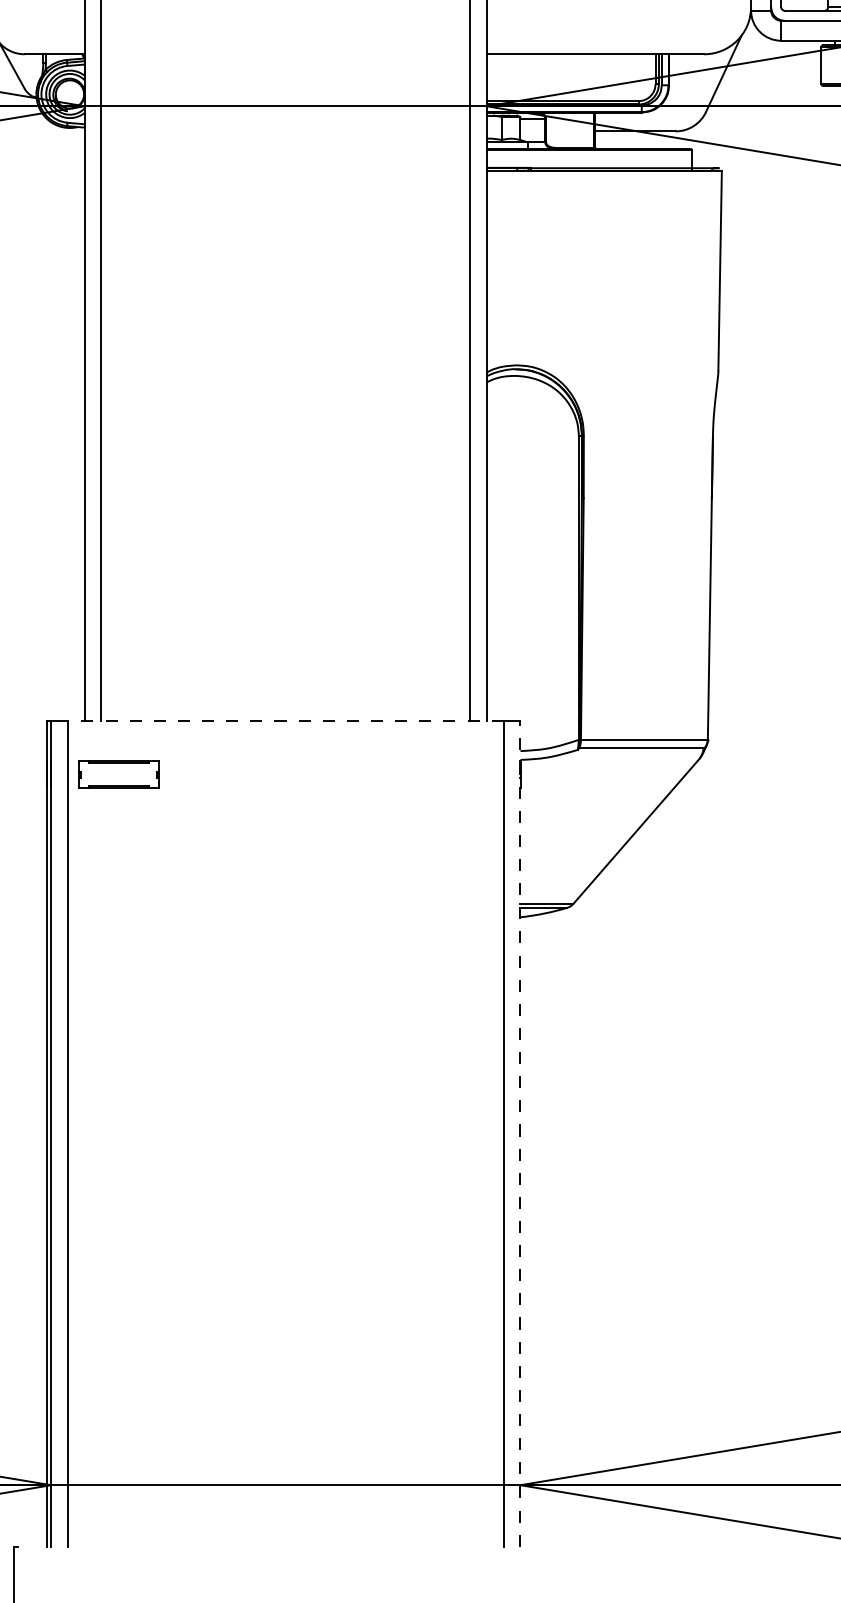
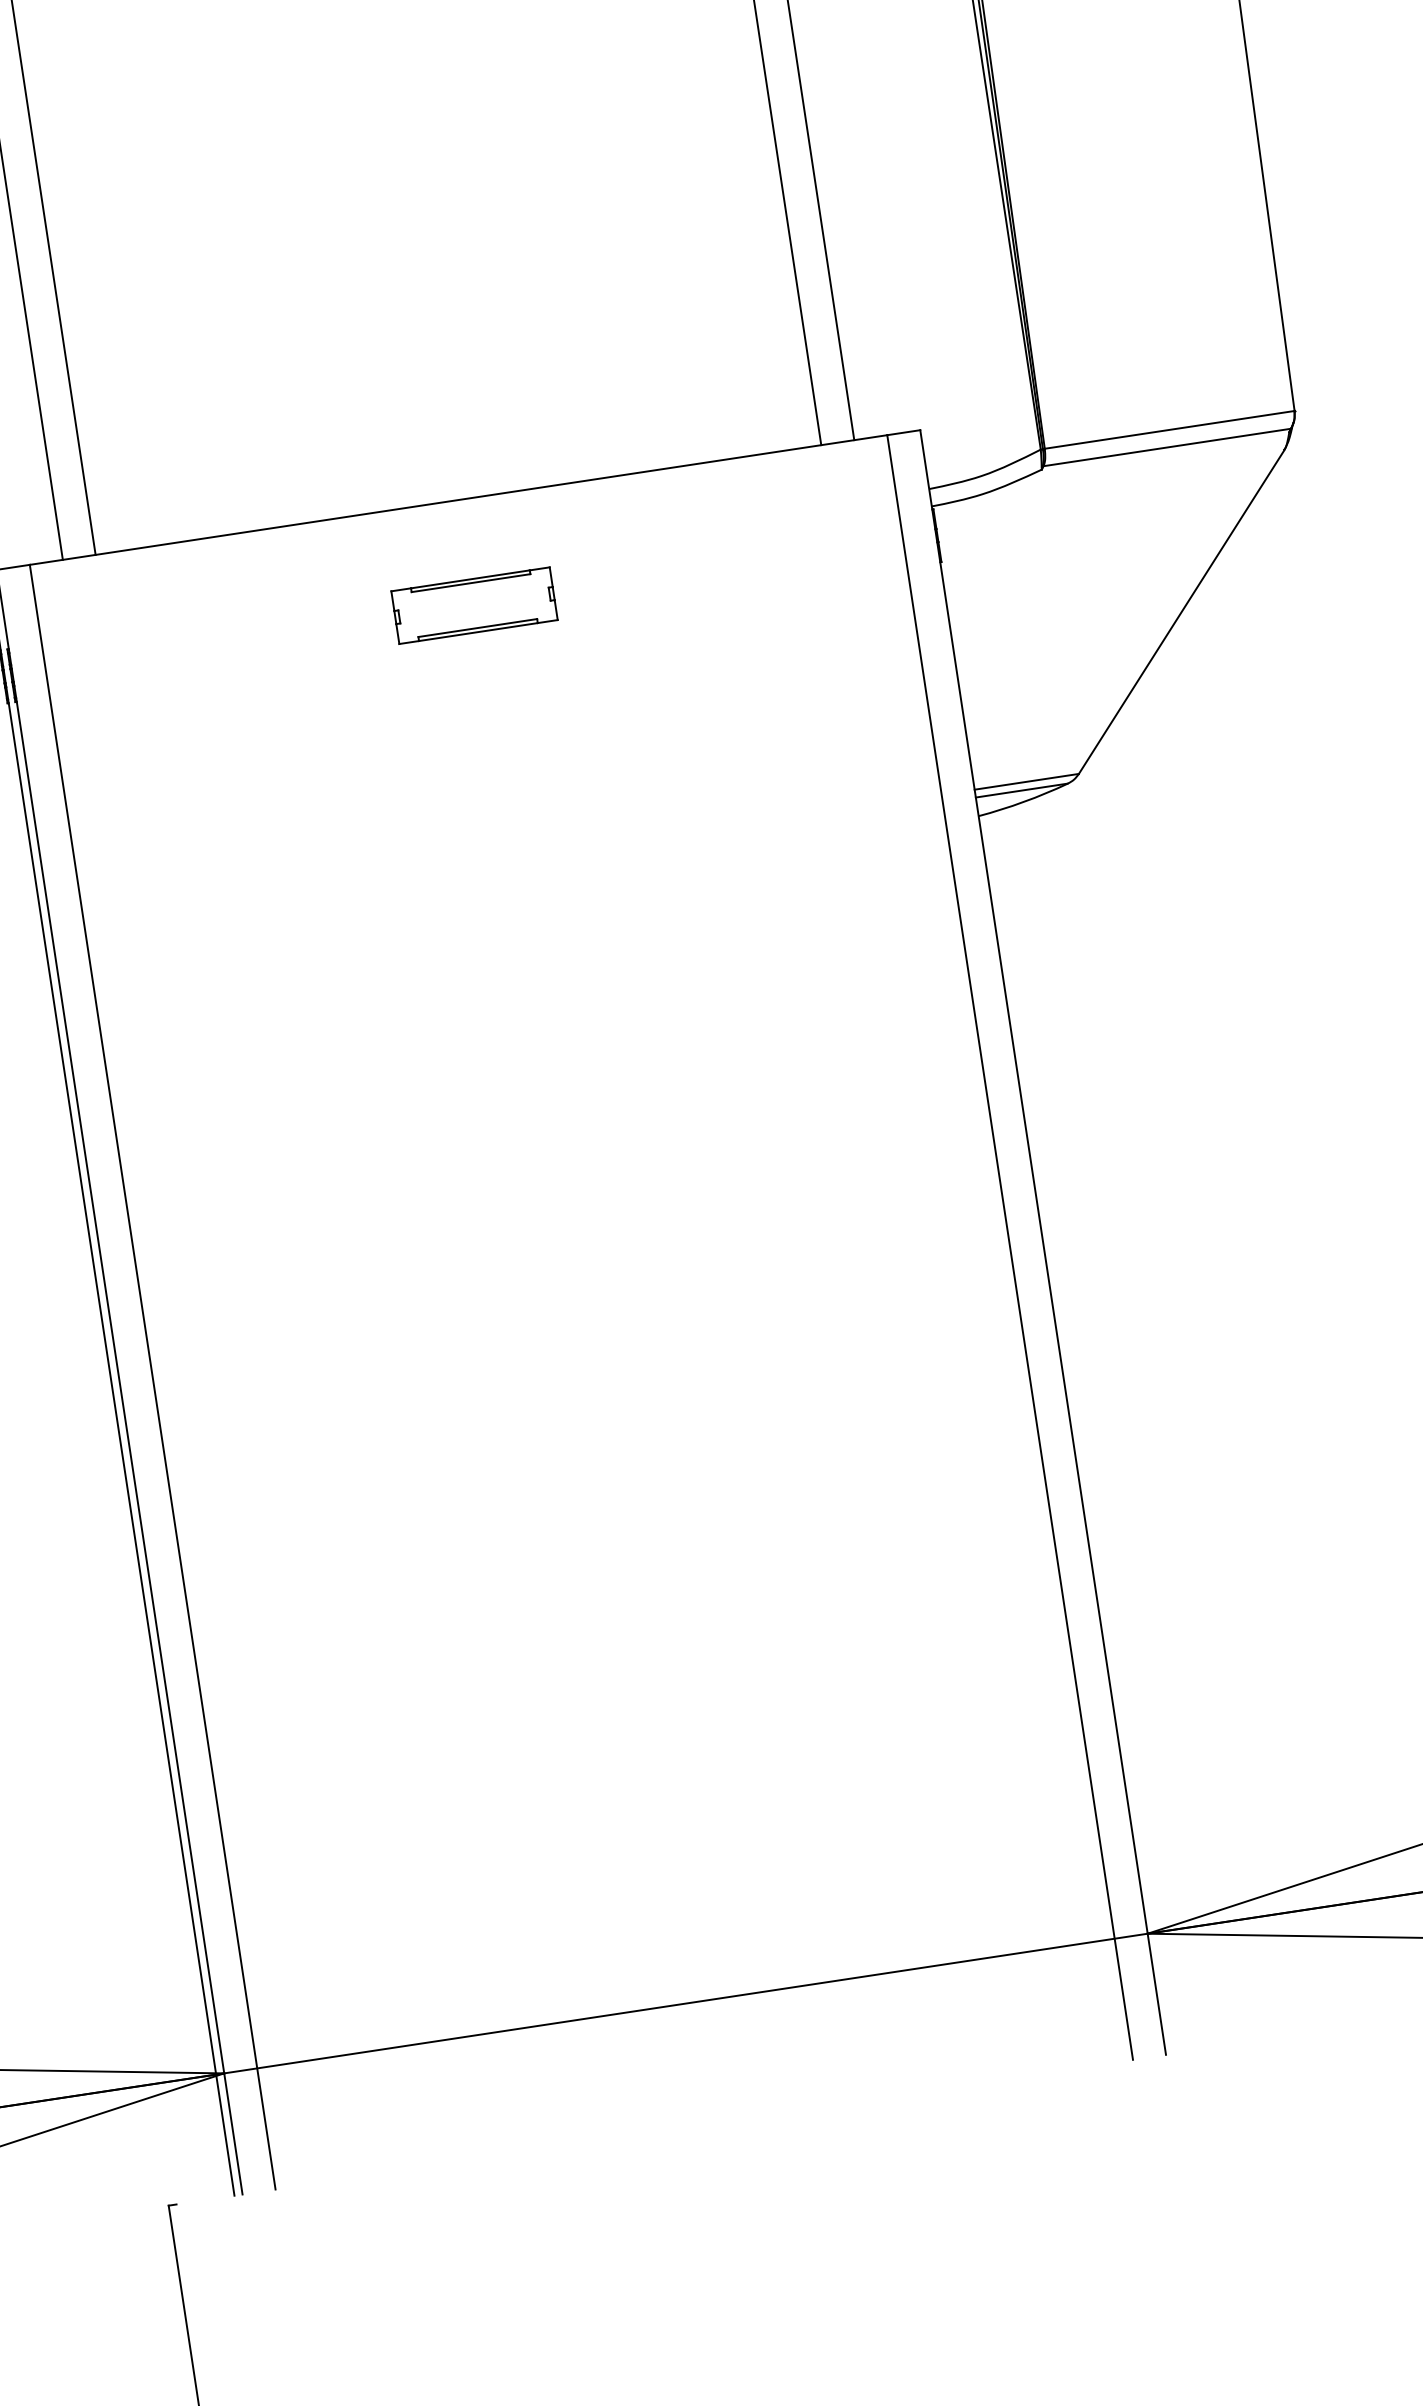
line: (285, 721) -> (457, 500), dashed -> solid
part: (118, 774) -> (473, 605), moved
line: (520, 1133) -> (1043, 1241), dashed -> solid

